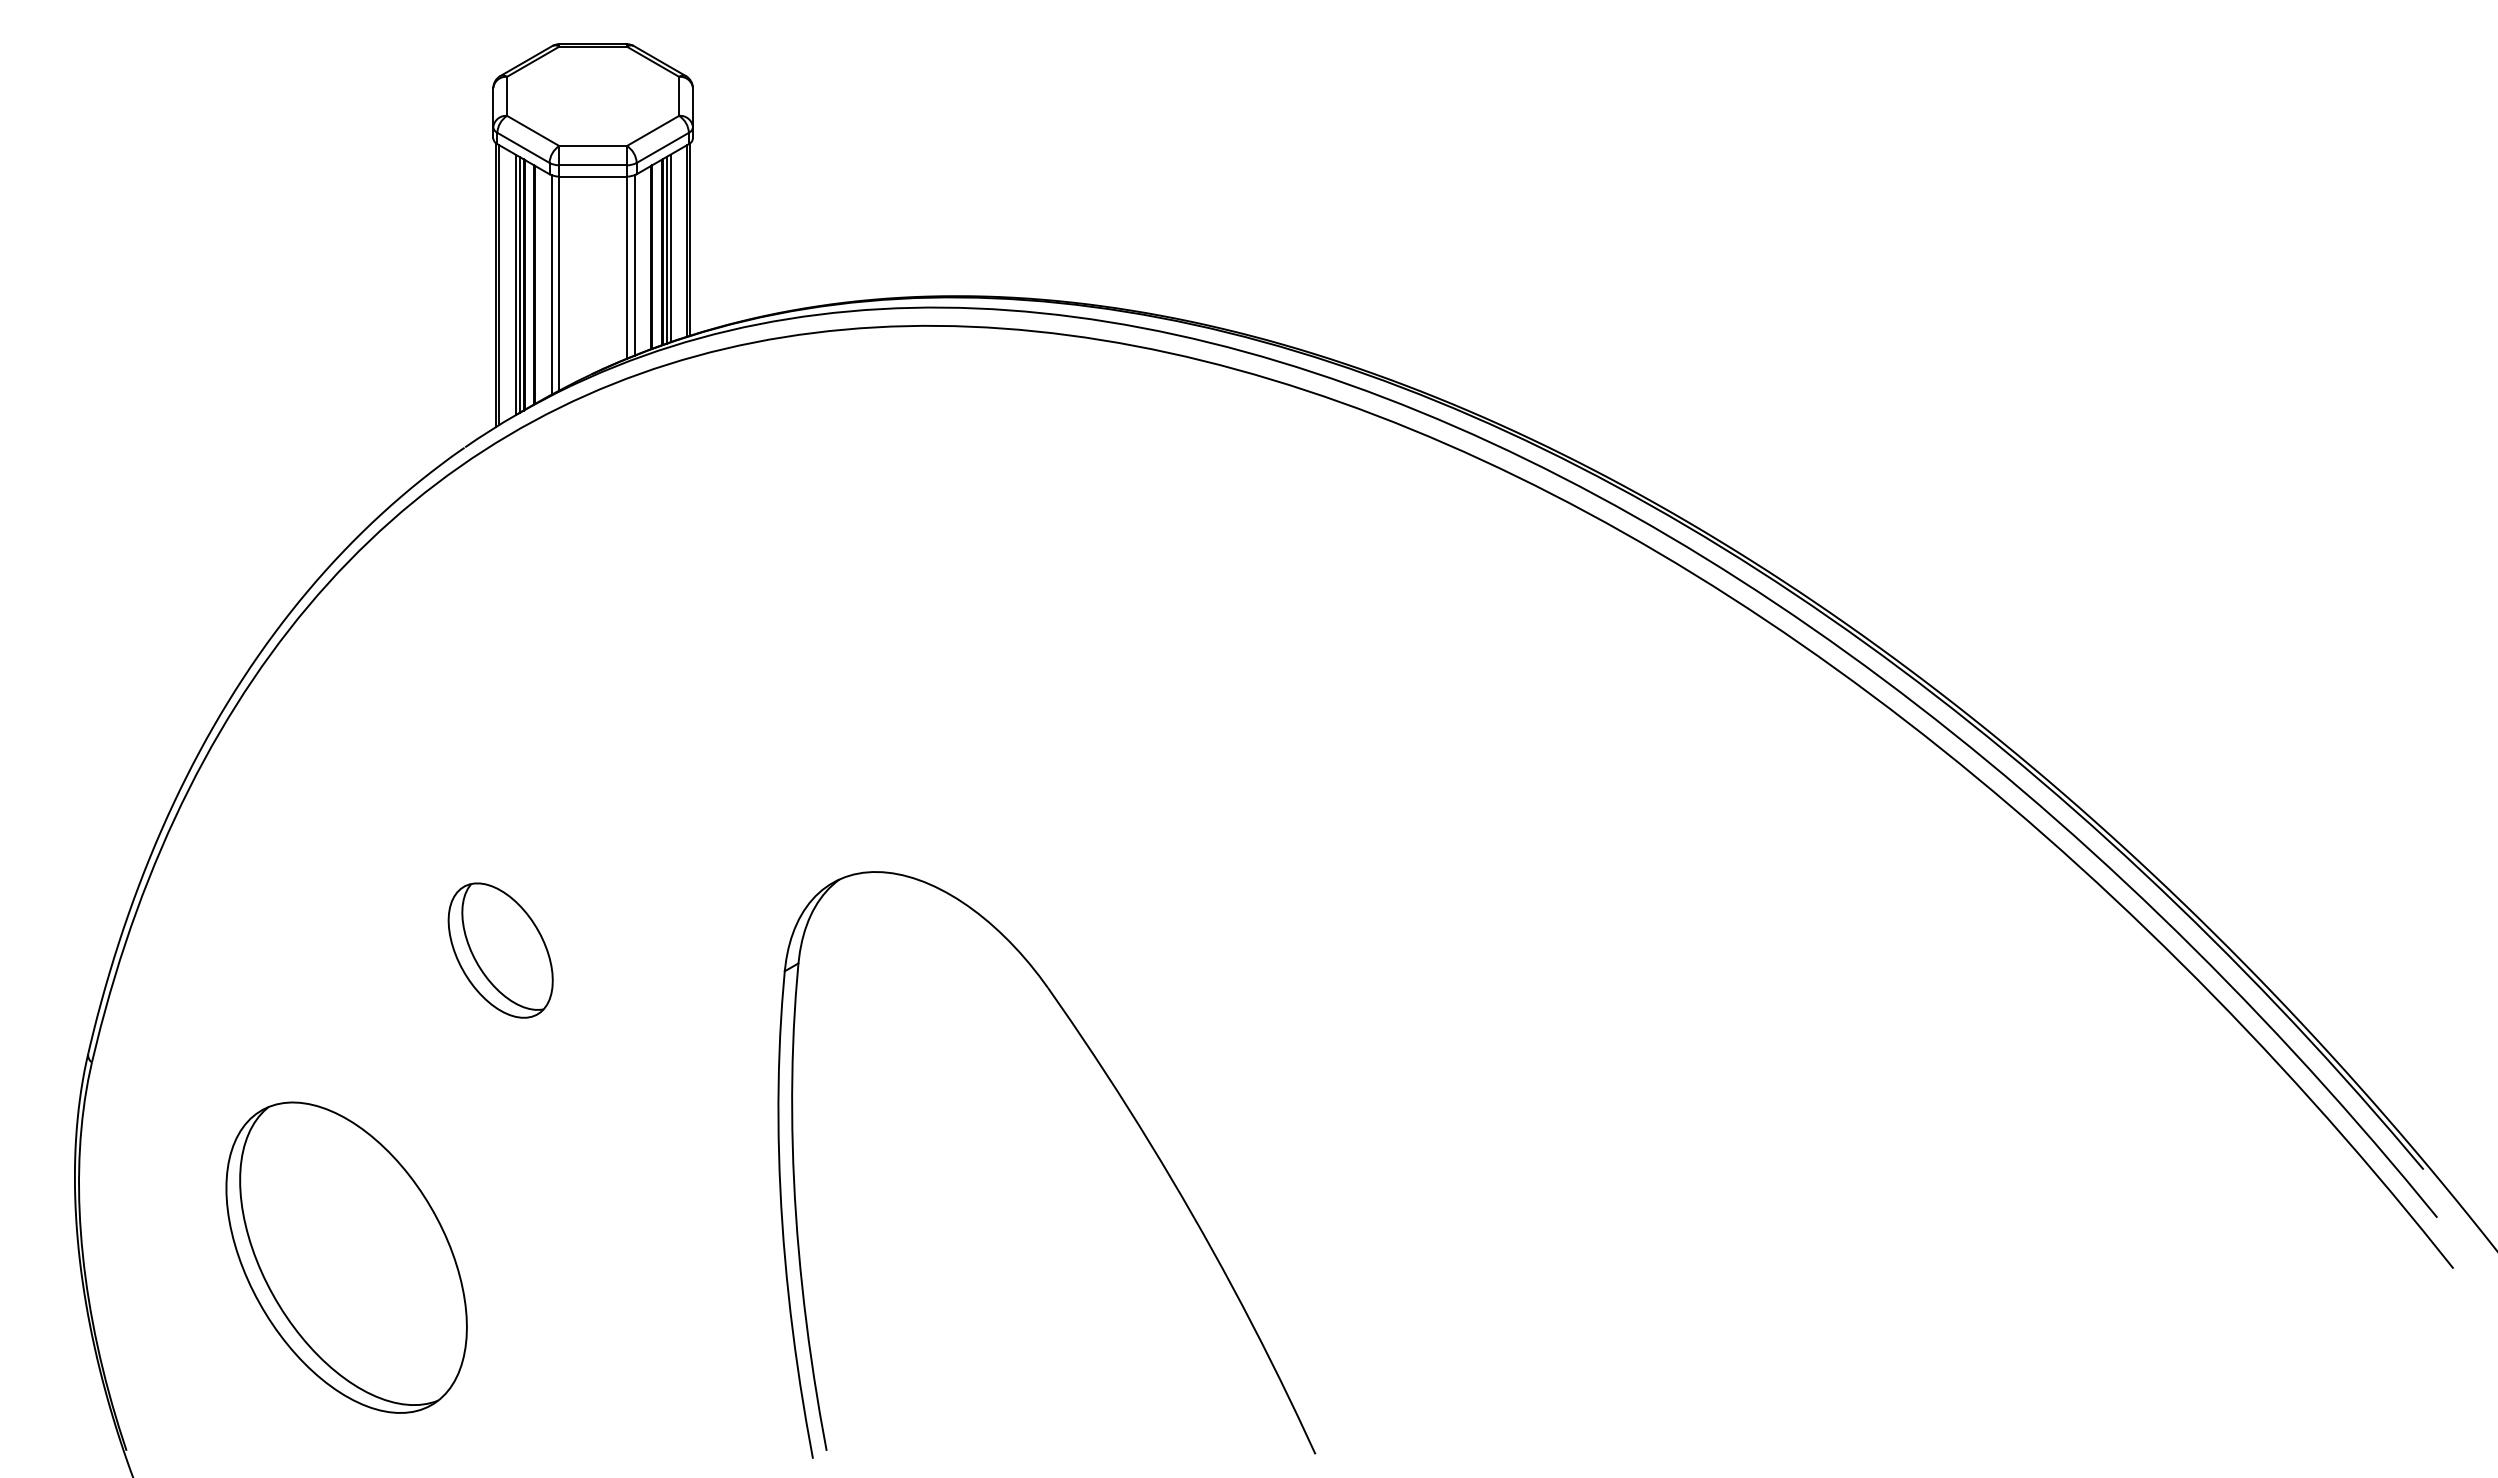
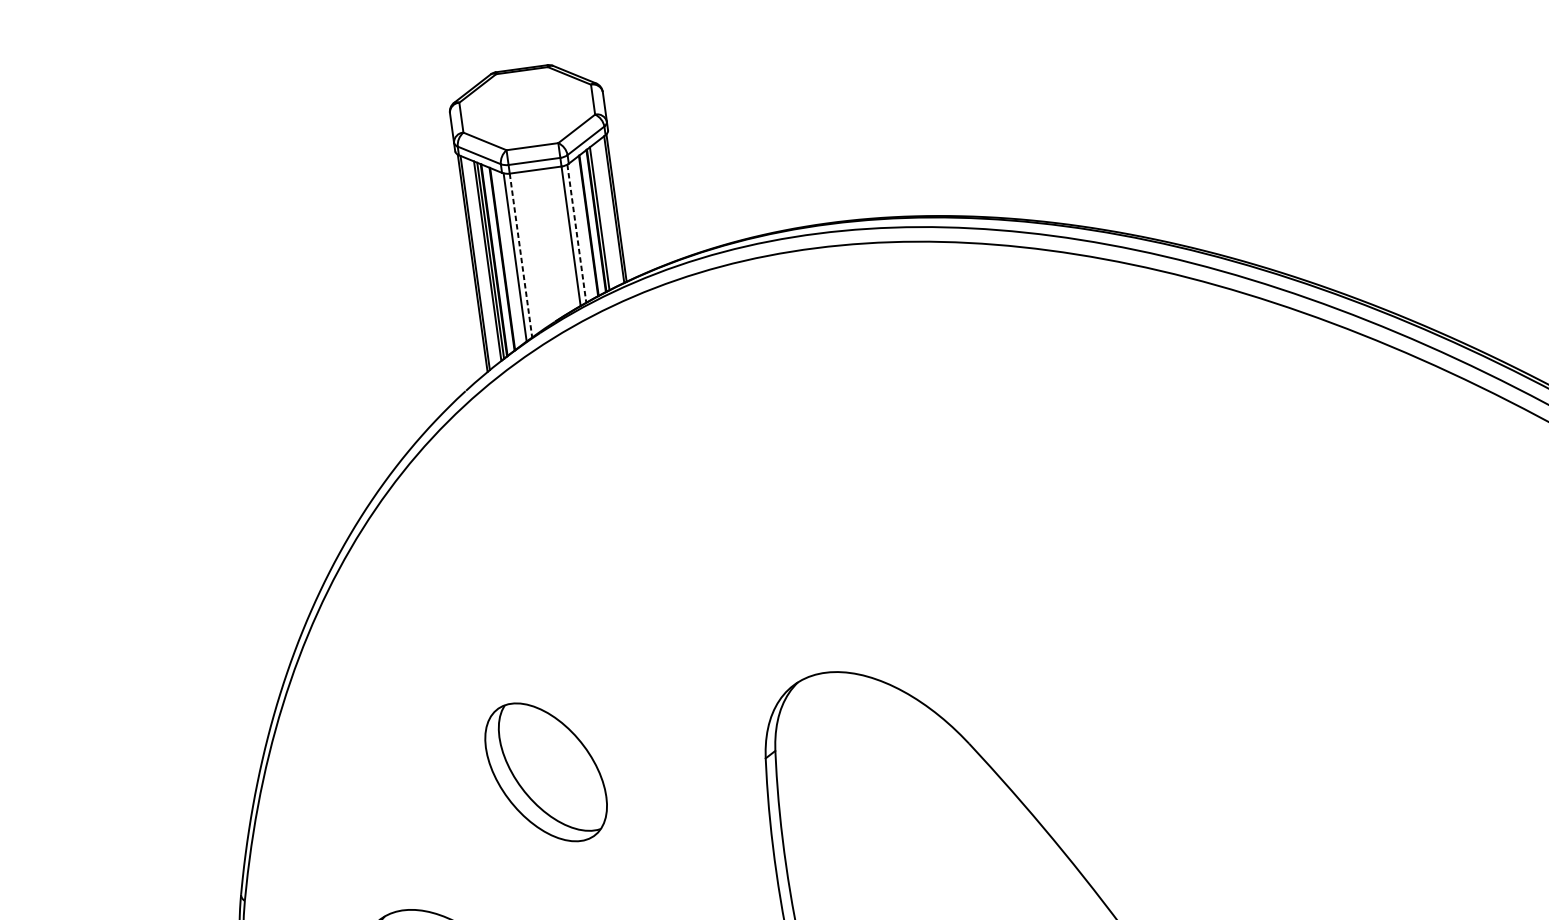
line: (670, 248) -> (602, 217), removed
line: (634, 265) -> (576, 233), solid -> dashed
line: (559, 283) -> (521, 255), solid -> dashed
part: (500, 950) -> (545, 772), size x1.4

